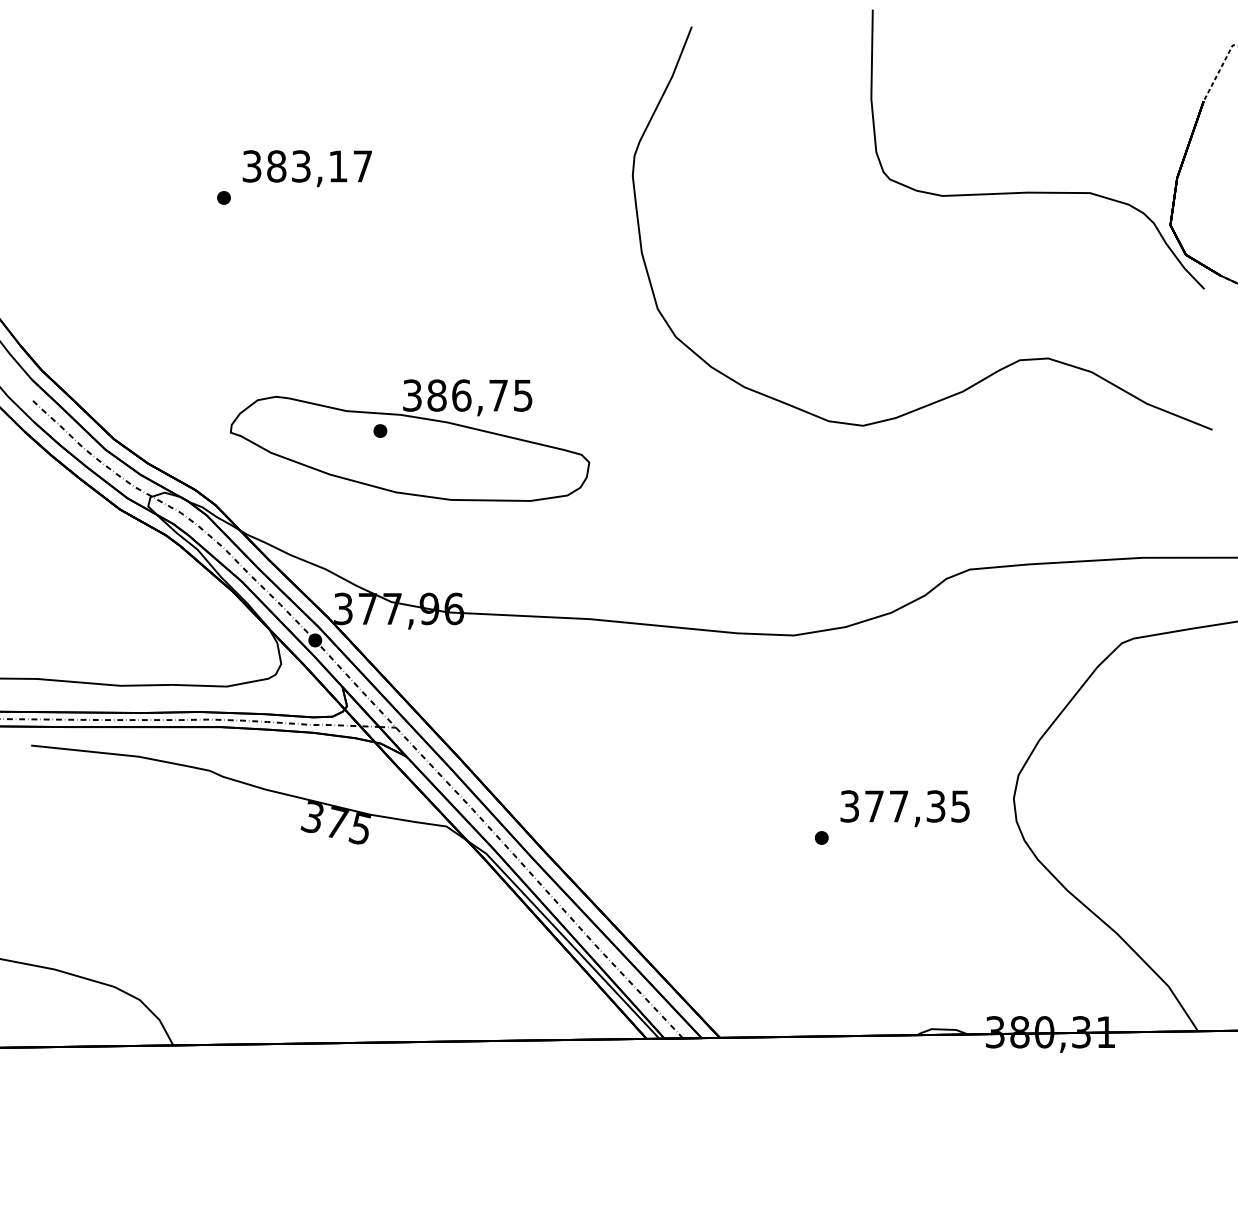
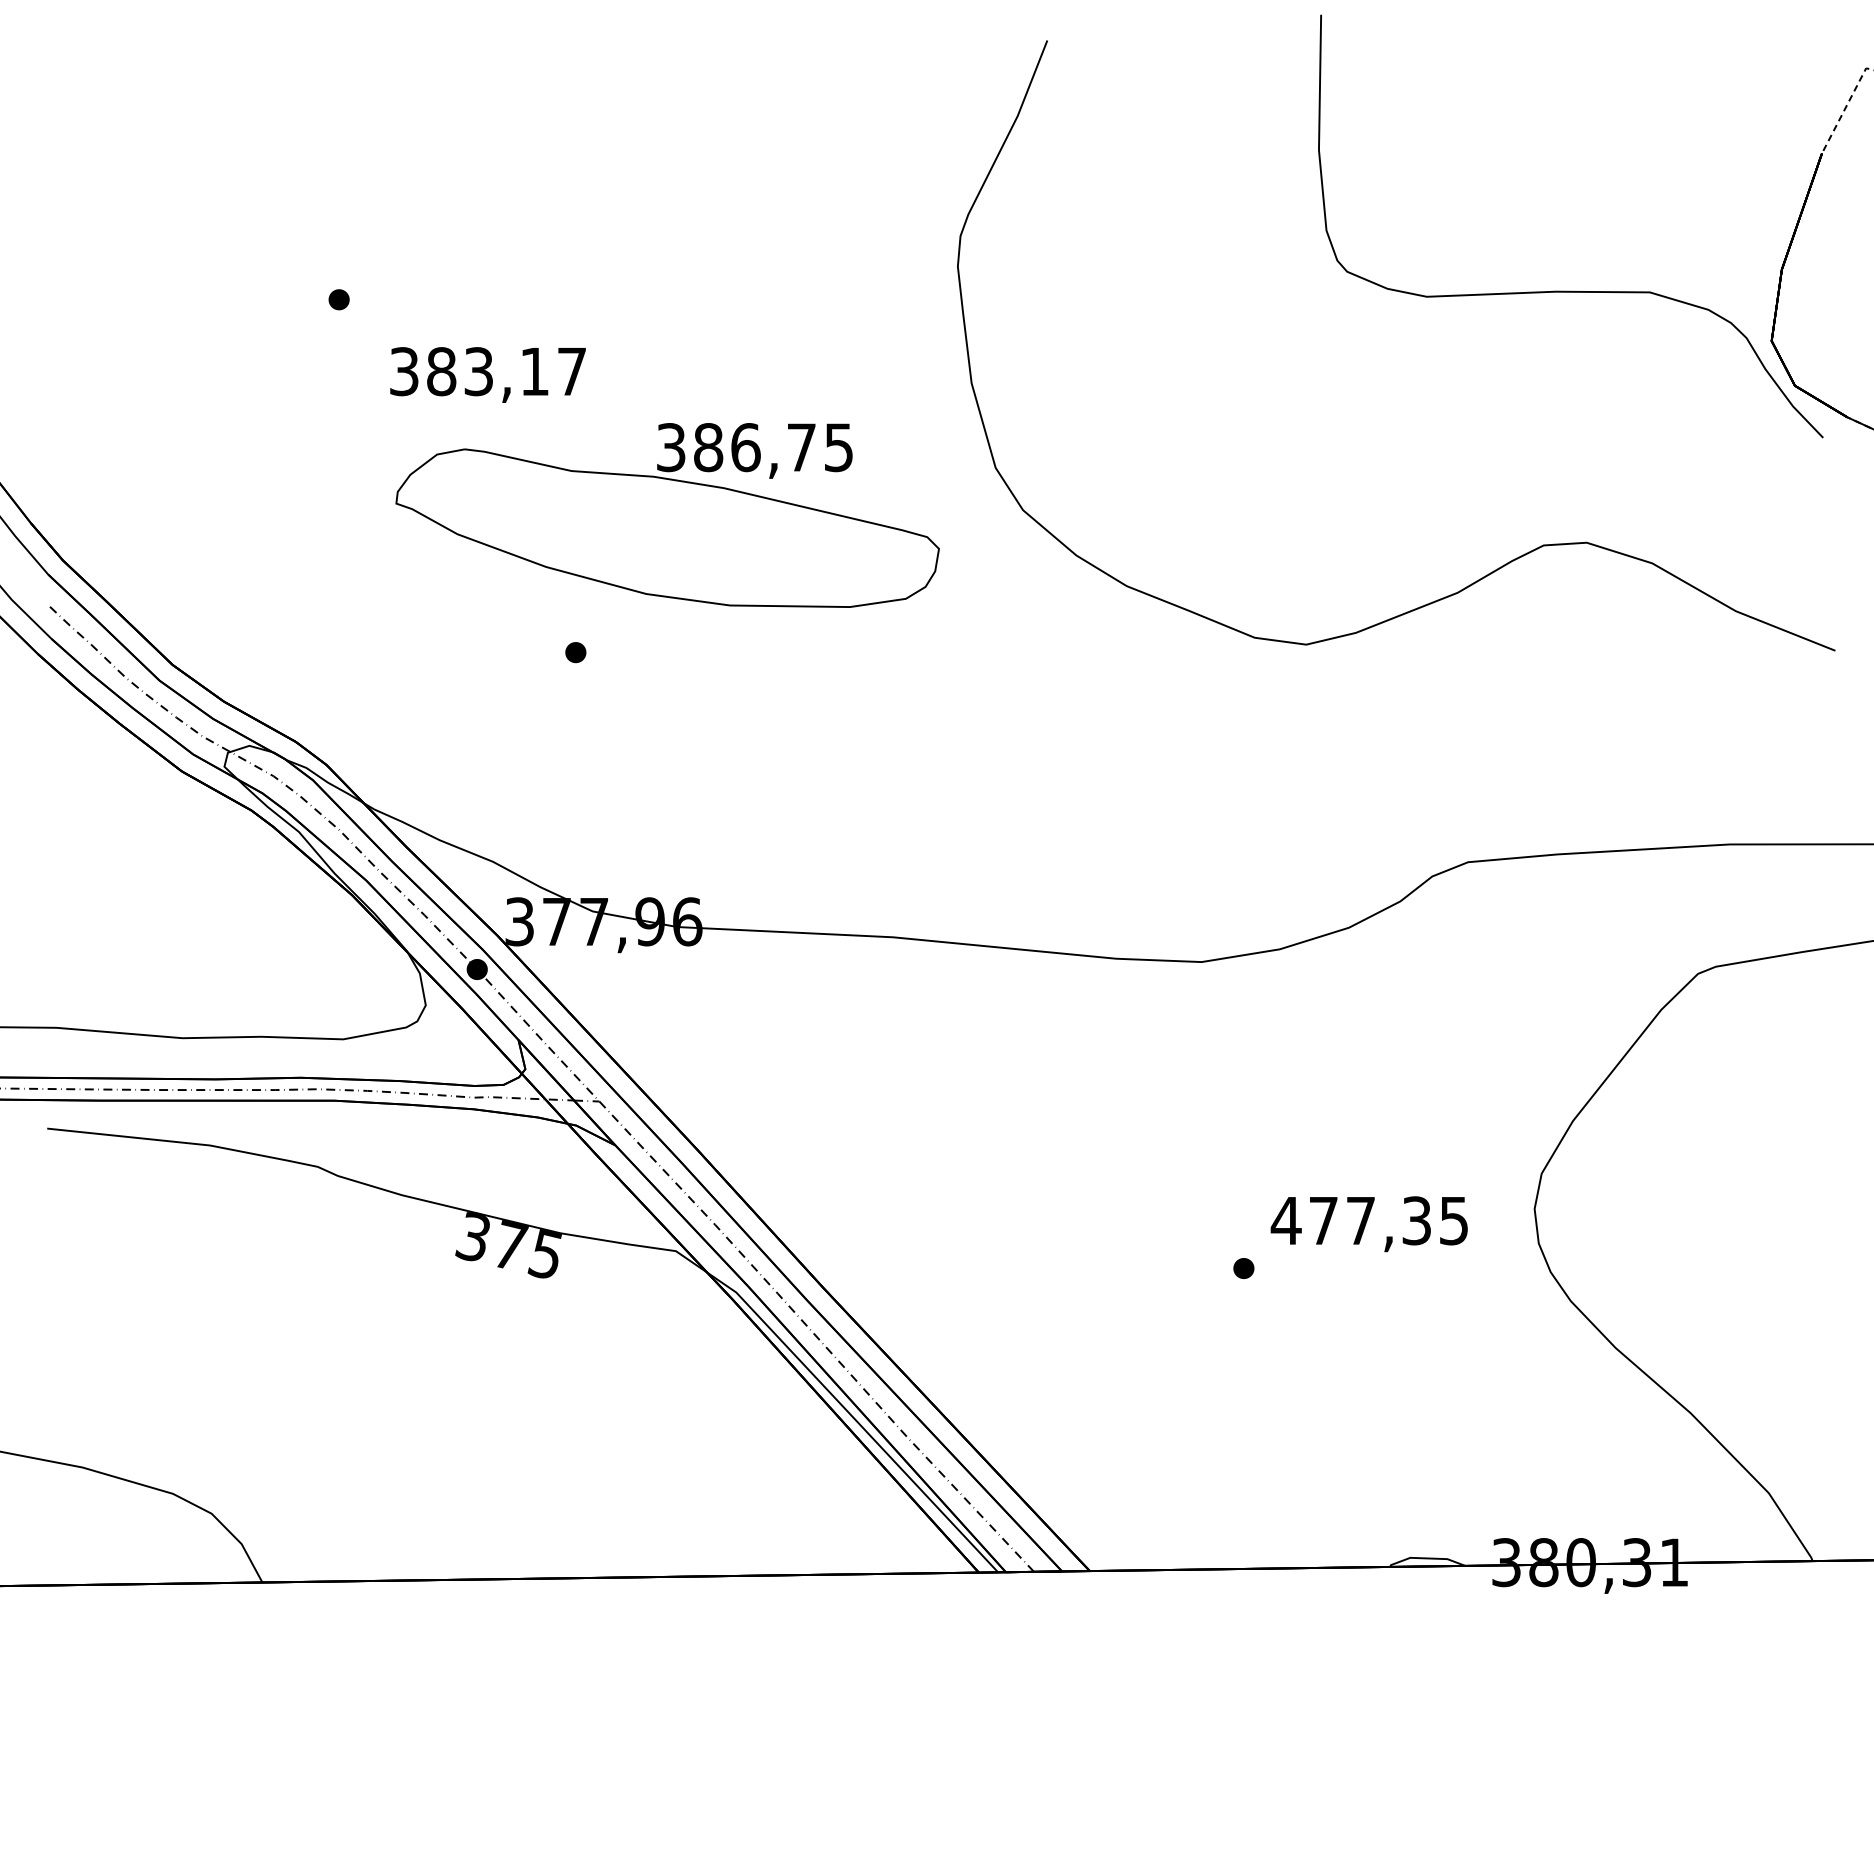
text: (306, 168) -> (486, 374), moved
part: (410, 440) -> (668, 515), moved
text: (849, 806) -> (1285, 1220), 377,35 -> 477,35

